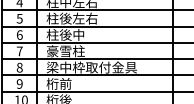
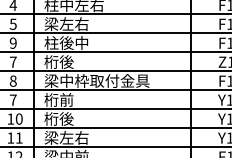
text: (71, 18) -> (73, 24), 柱後左右 -> 梁左右
text: (19, 34) -> (12, 42), 6 -> 9
text: (65, 50) -> (66, 61), 豪雪柱 -> 桁後
text: (19, 83) -> (12, 99), 9 -> 7

